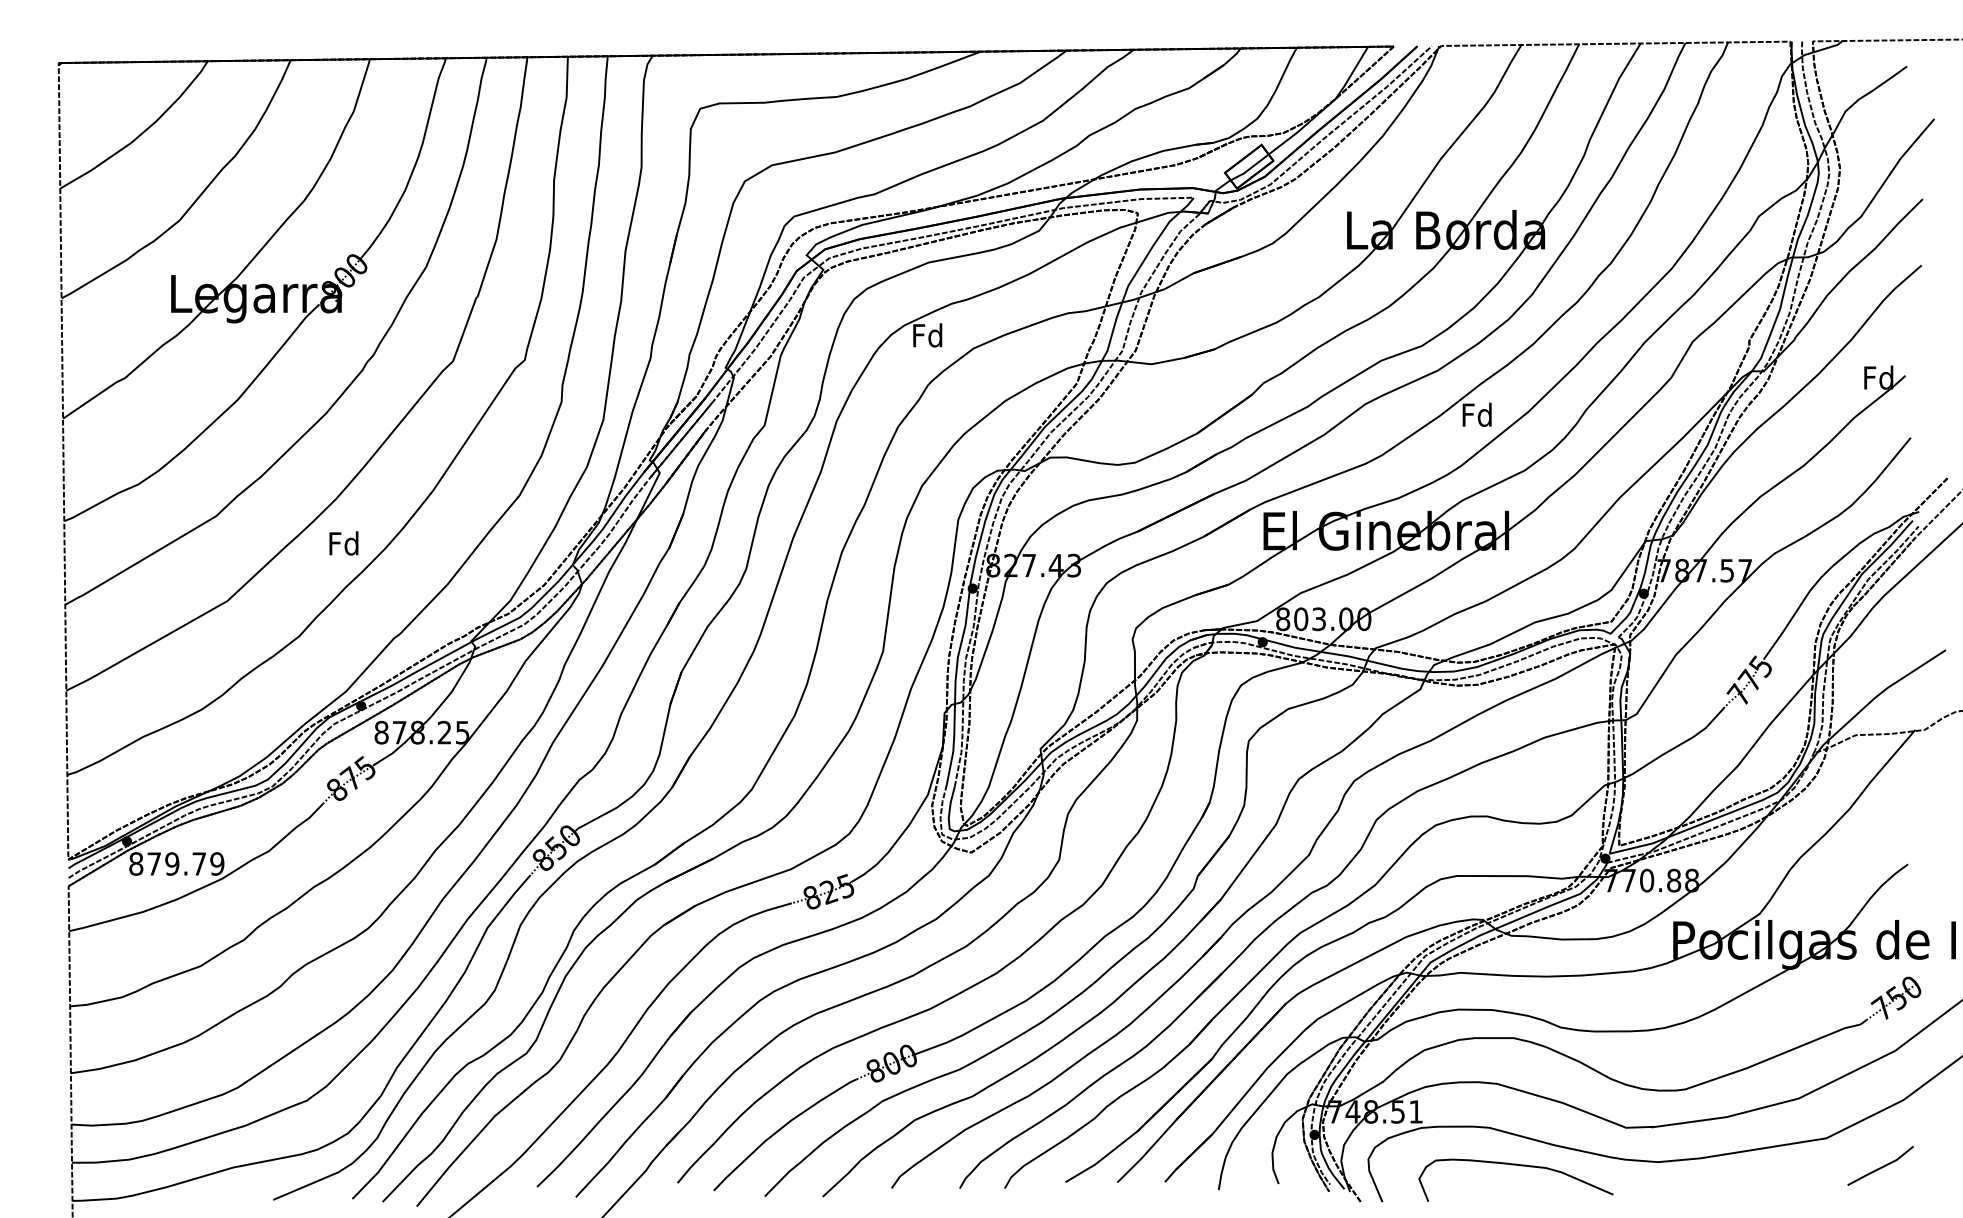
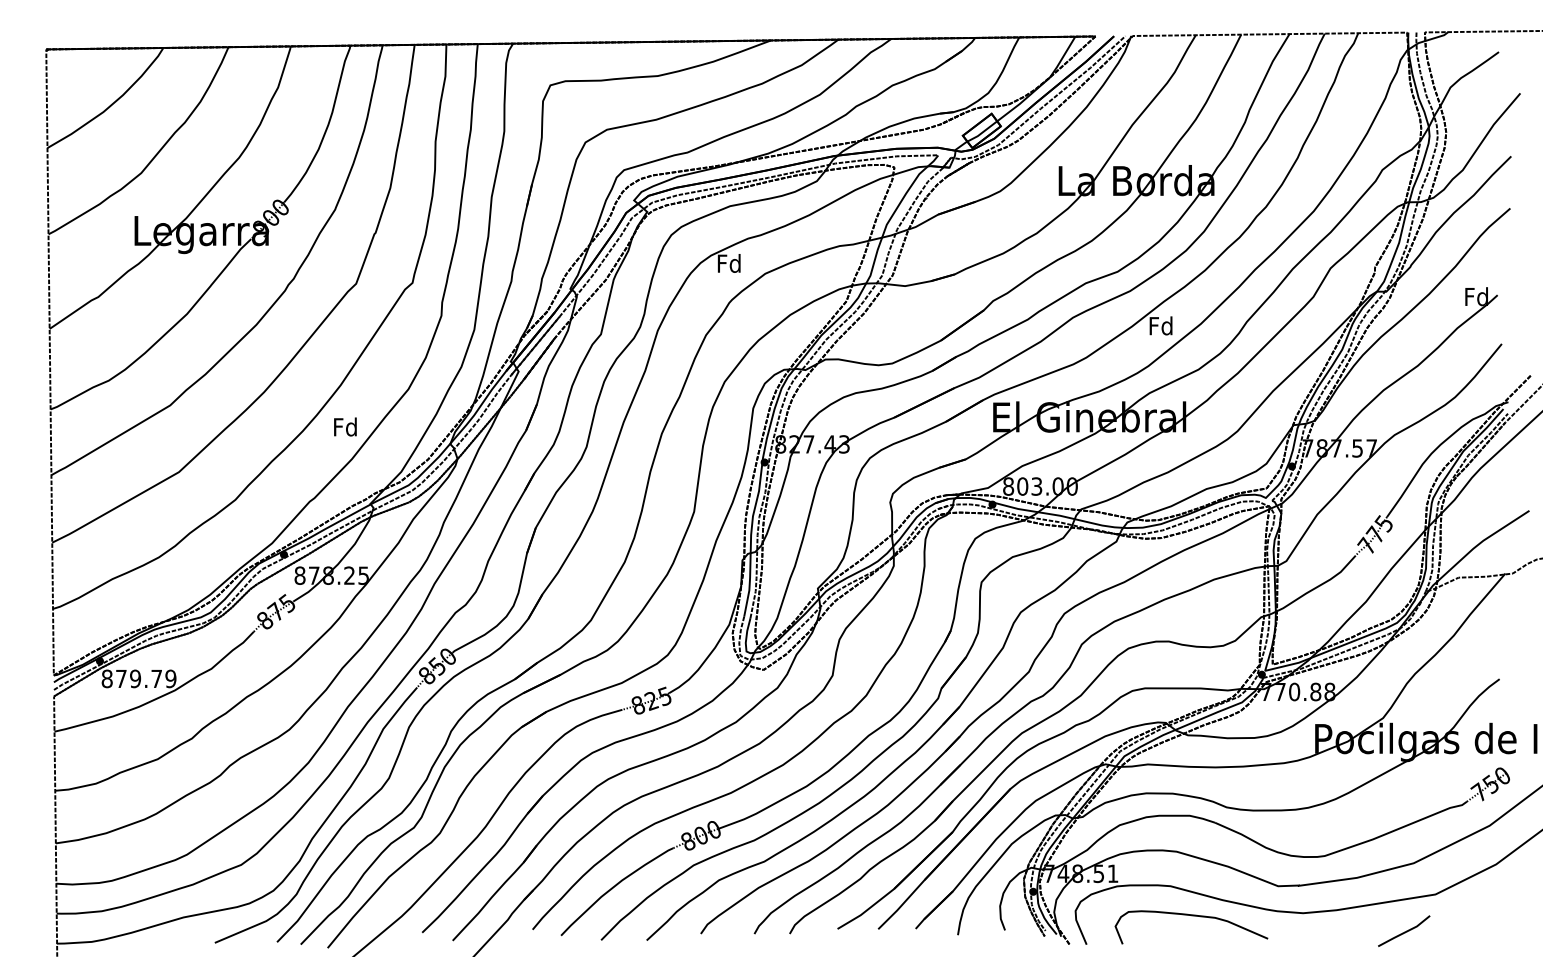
text: (344, 542) -> (345, 426), moved
line: (1881, 1166) -> (1404, 931), moved

